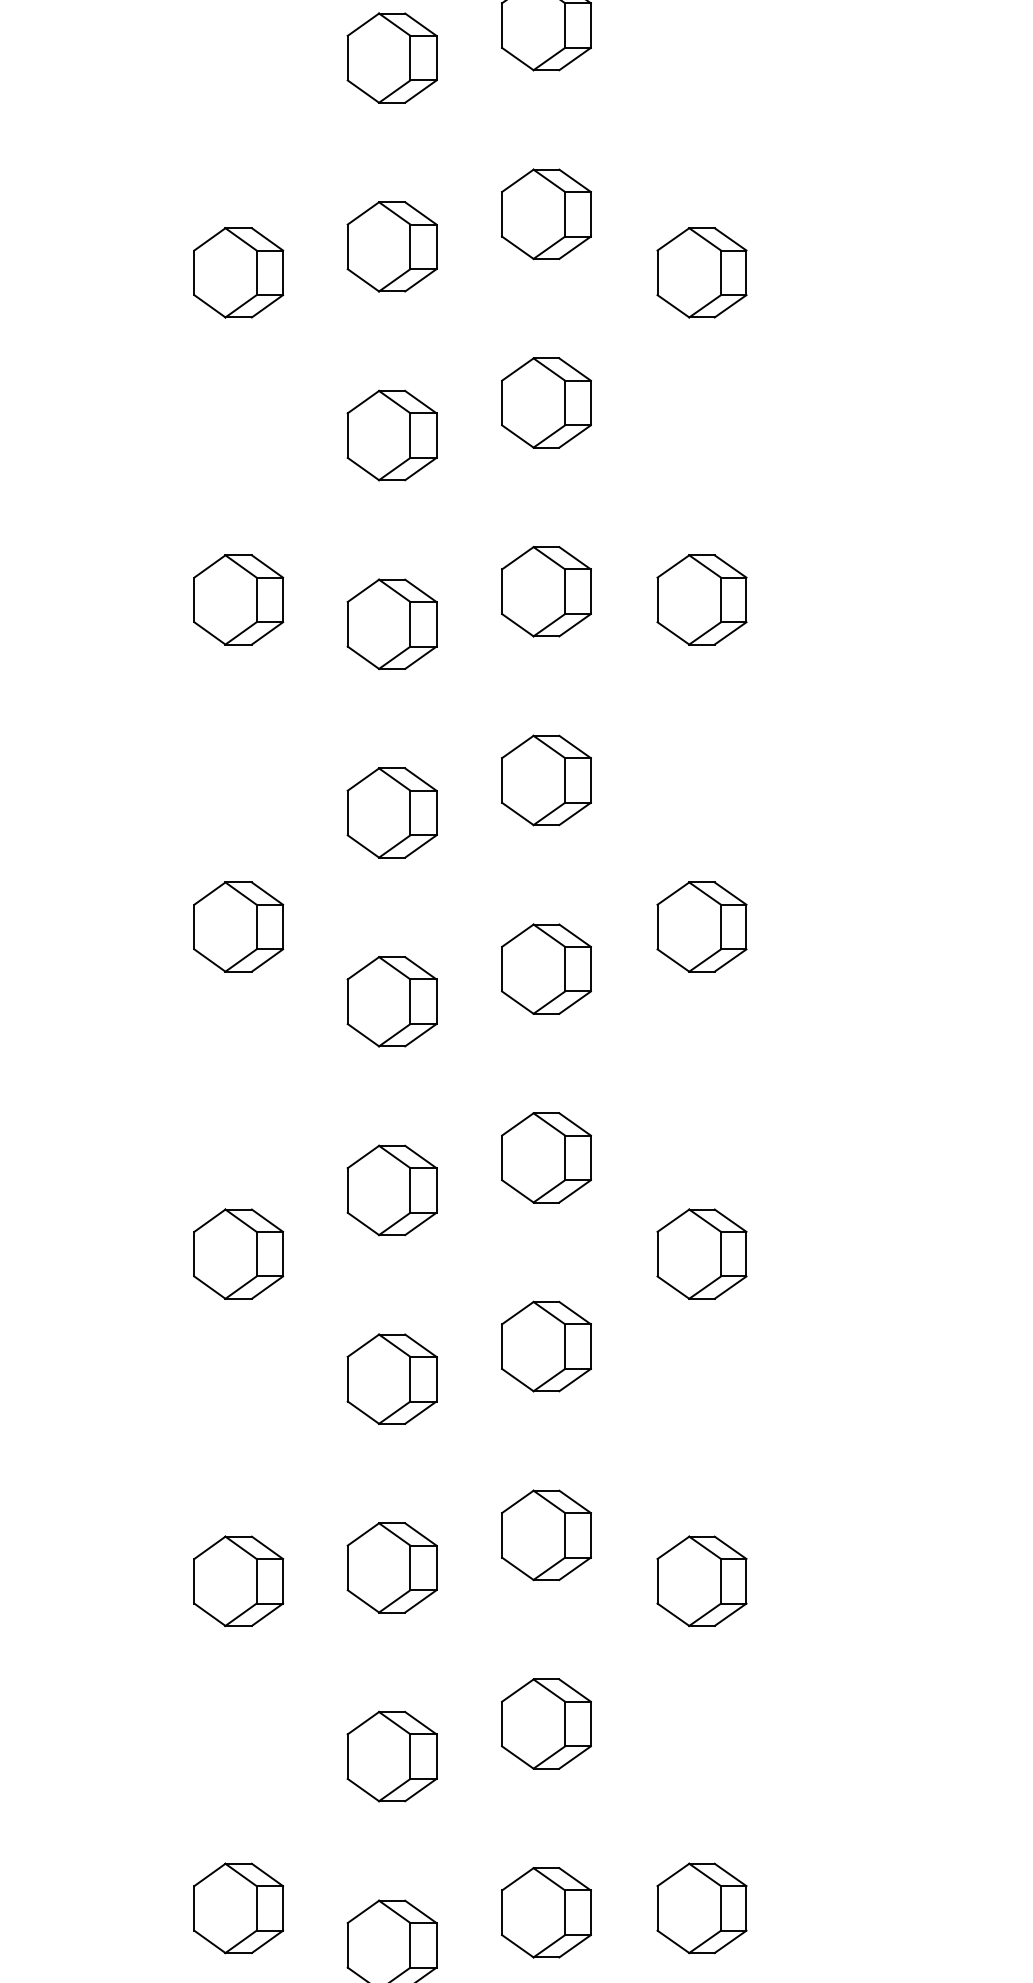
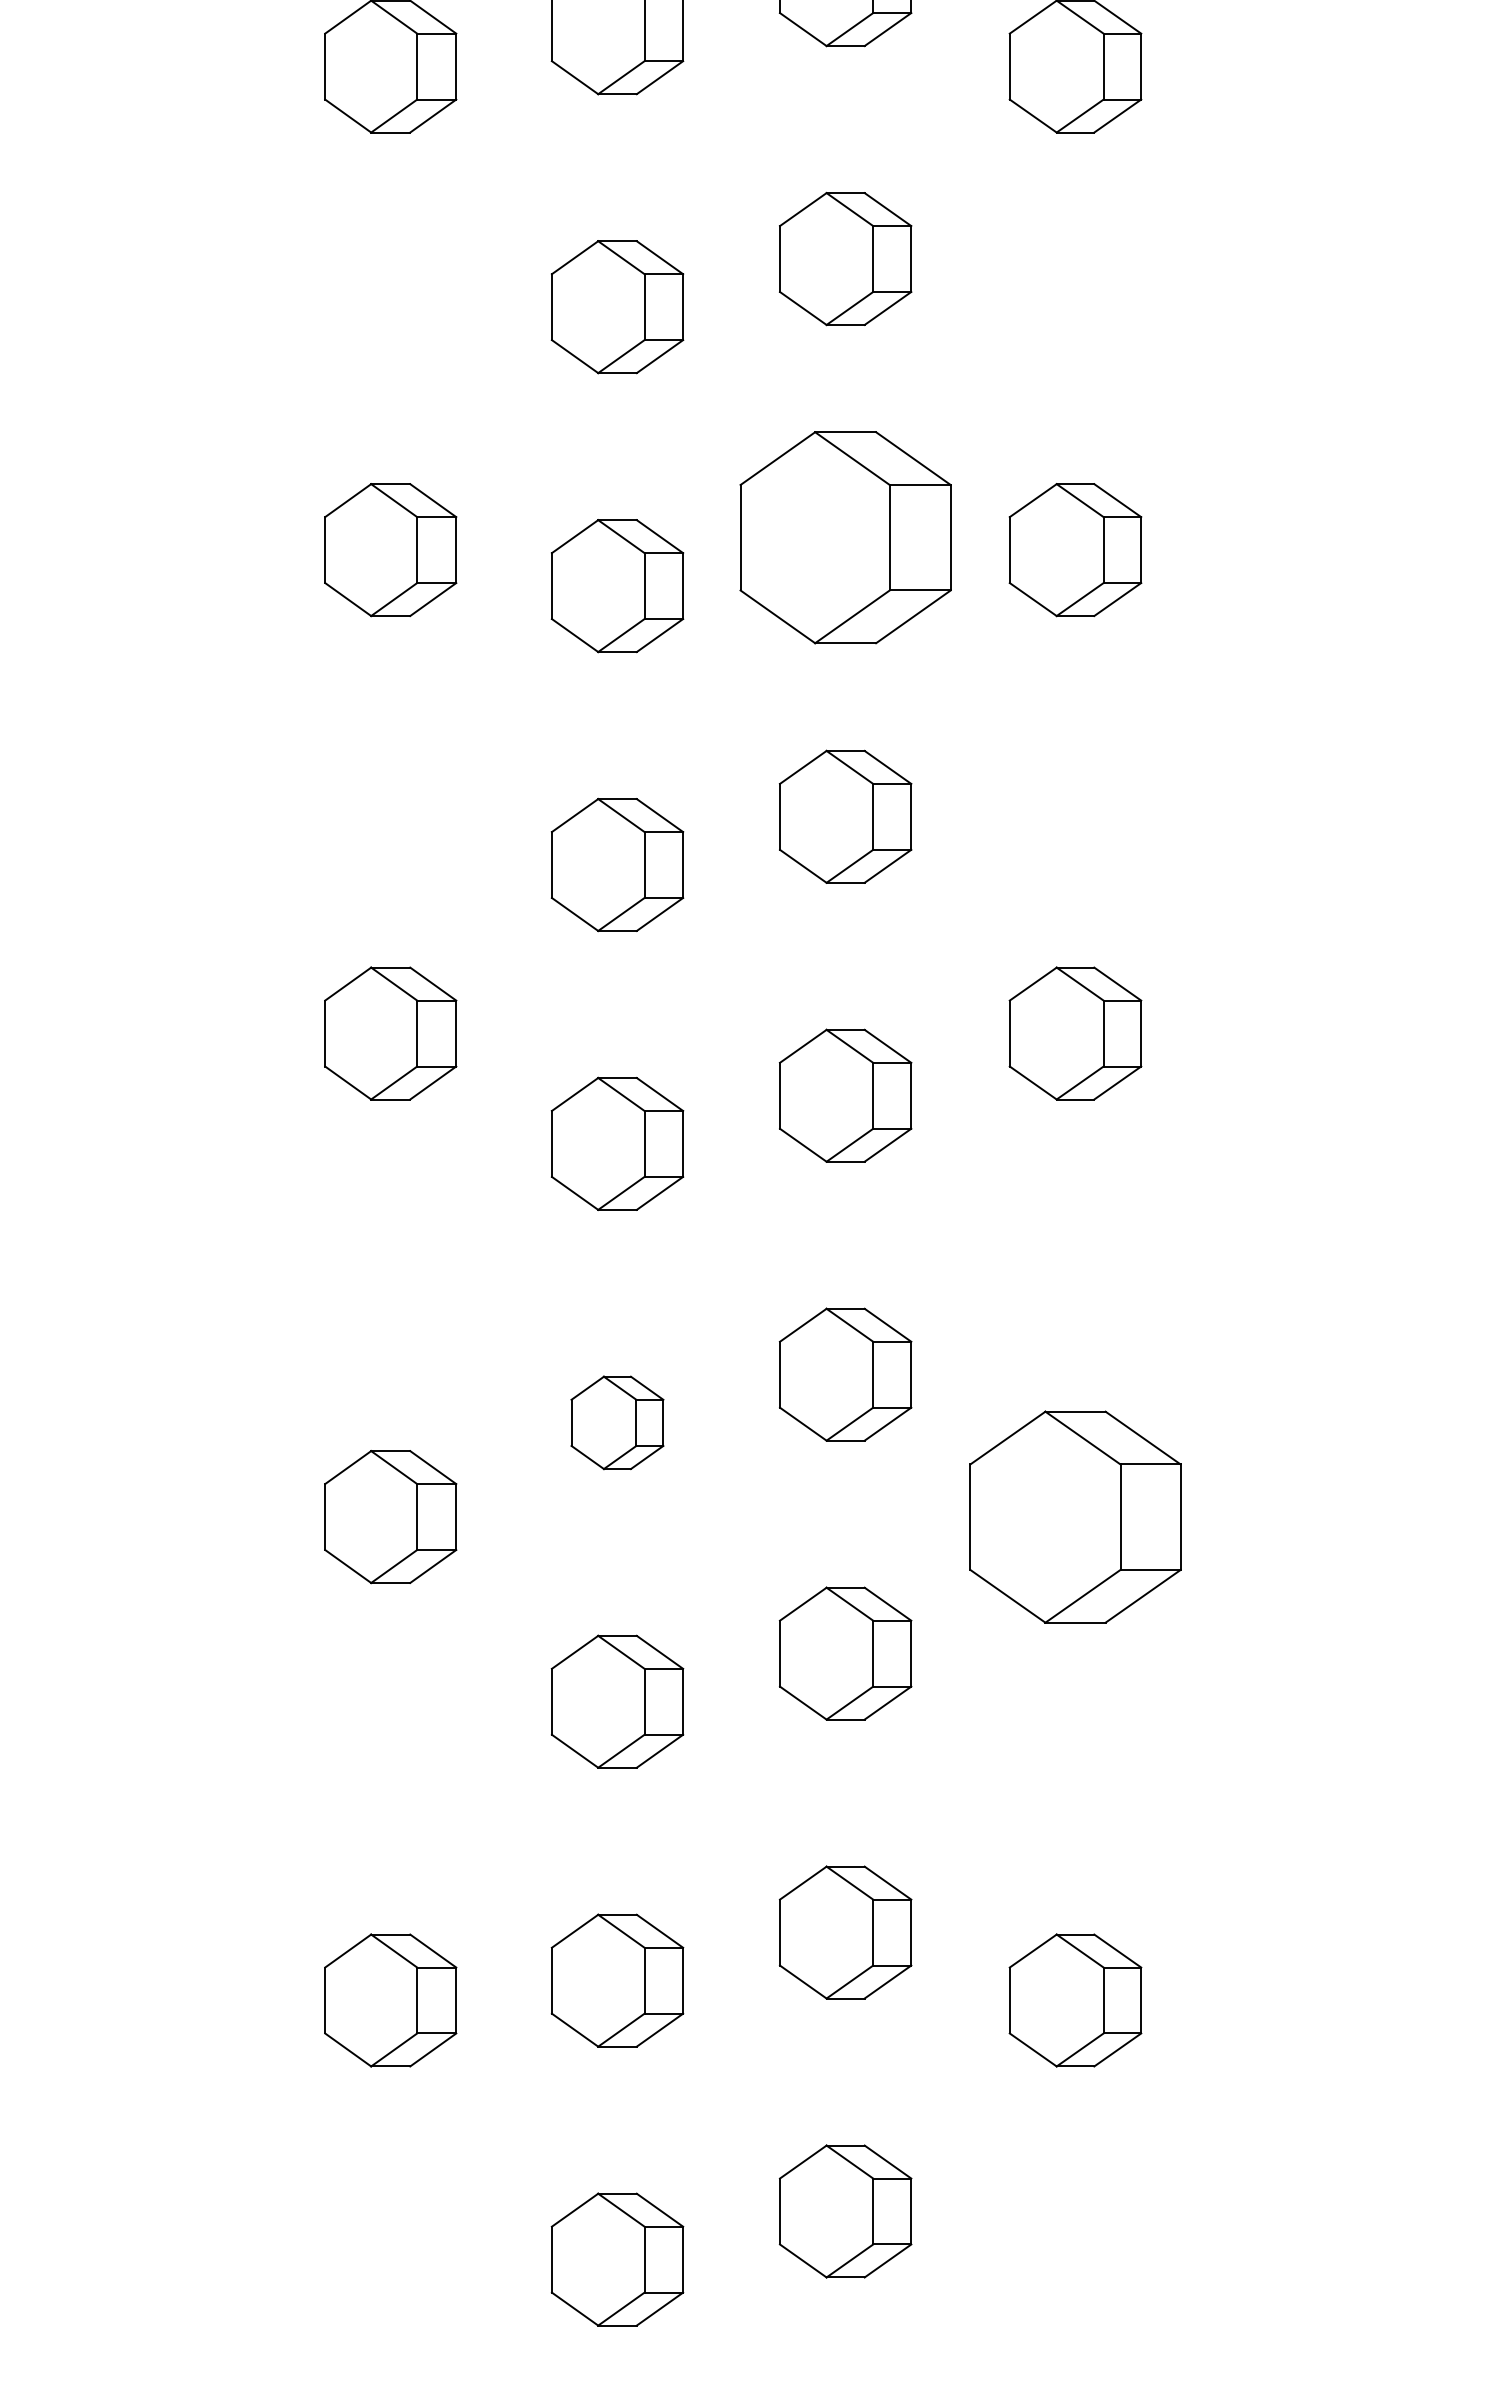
part: (546, 591) -> (845, 537), size x1.6
part: (391, 1190) -> (616, 1422), size x0.7
part: (701, 1253) -> (1074, 1516), size x1.6

